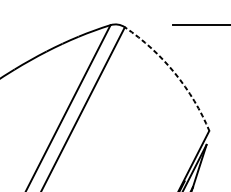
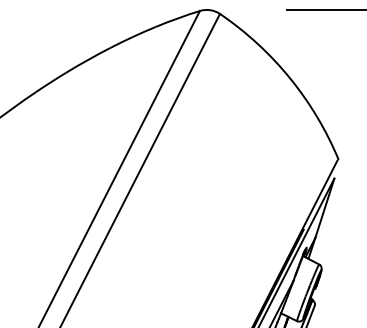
arc: (175, 73) -> (290, 78), dashed -> solid

